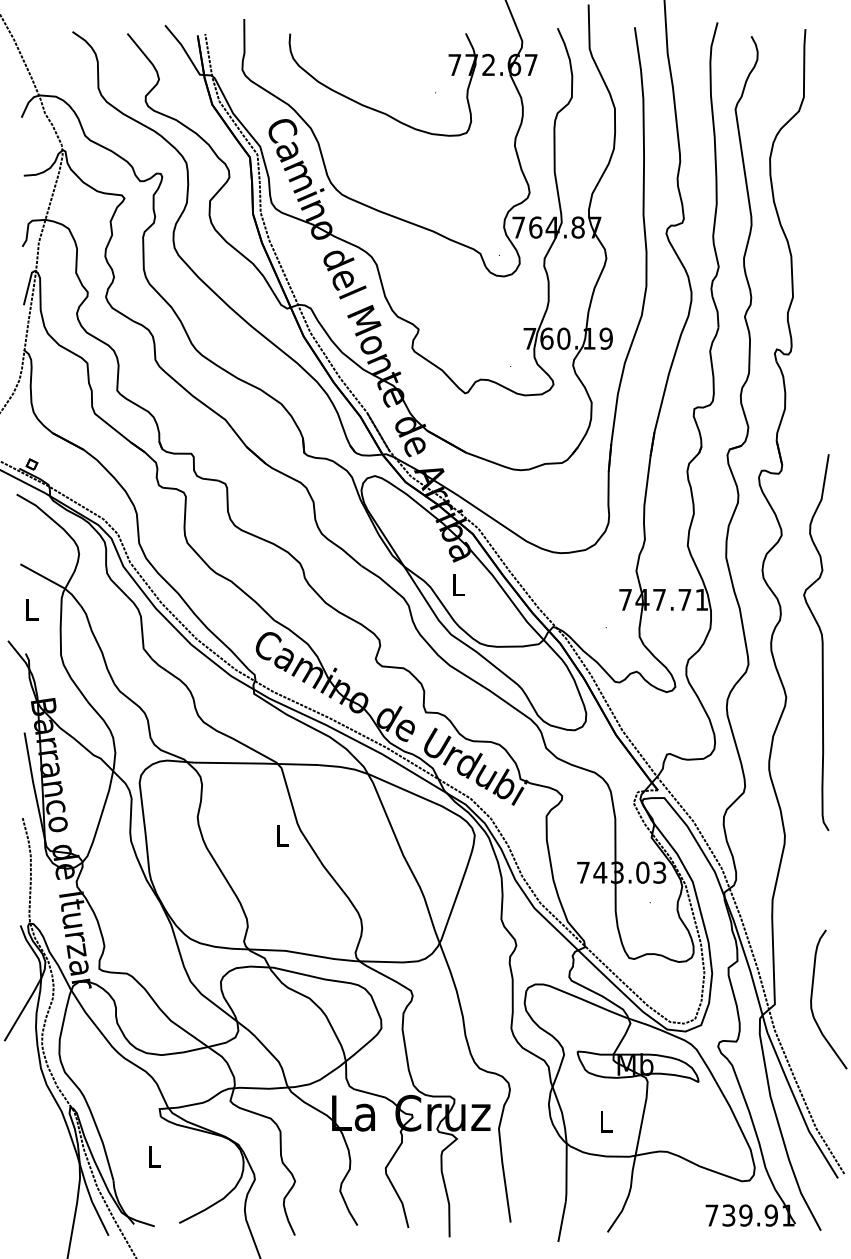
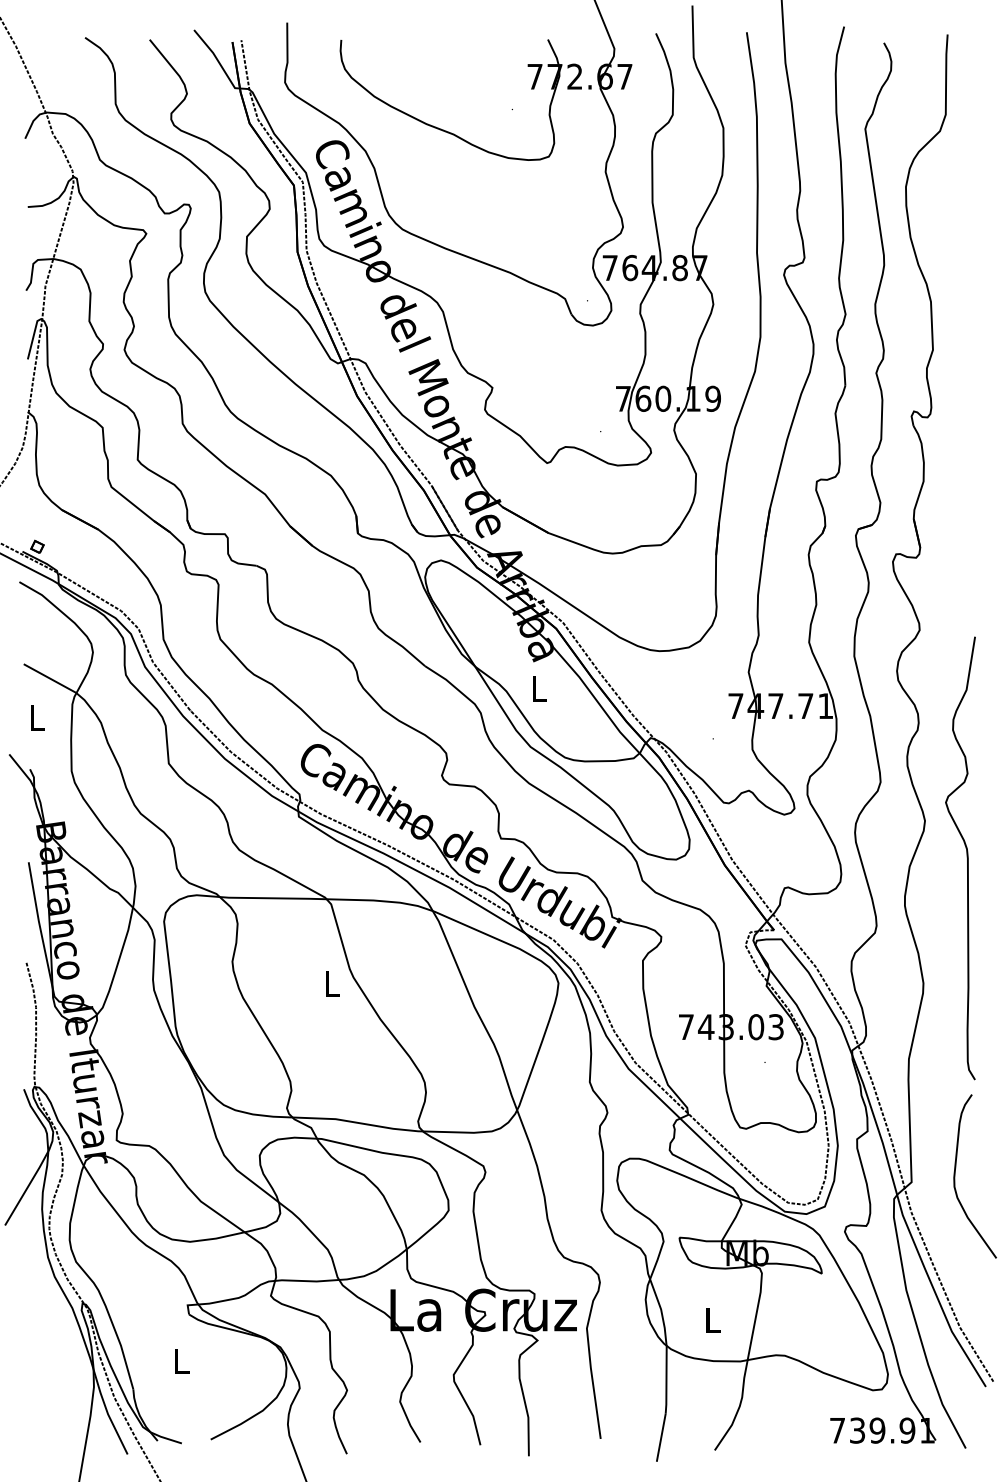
curve: (821, 641) -> (966, 857), moved

